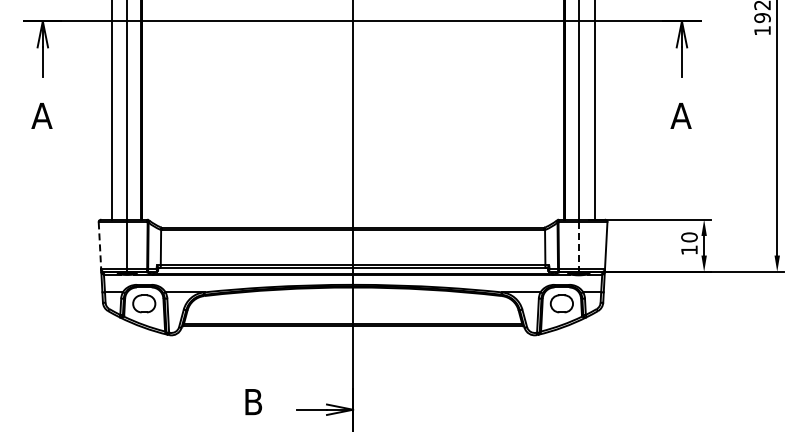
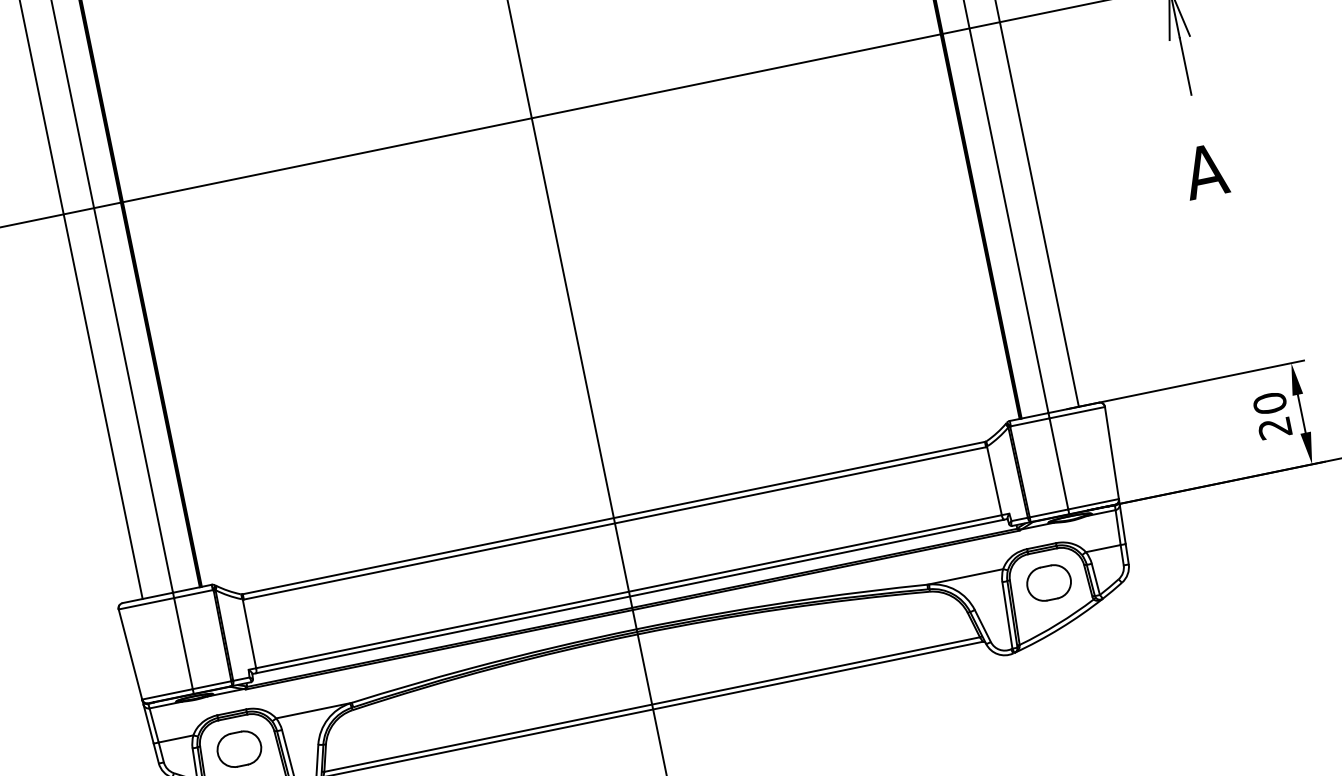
line: (99, 245) -> (129, 653), dashed -> solid
line: (578, 246) -> (1058, 465), dashed -> solid
text: (689, 250) -> (1275, 428), 10 -> 20

